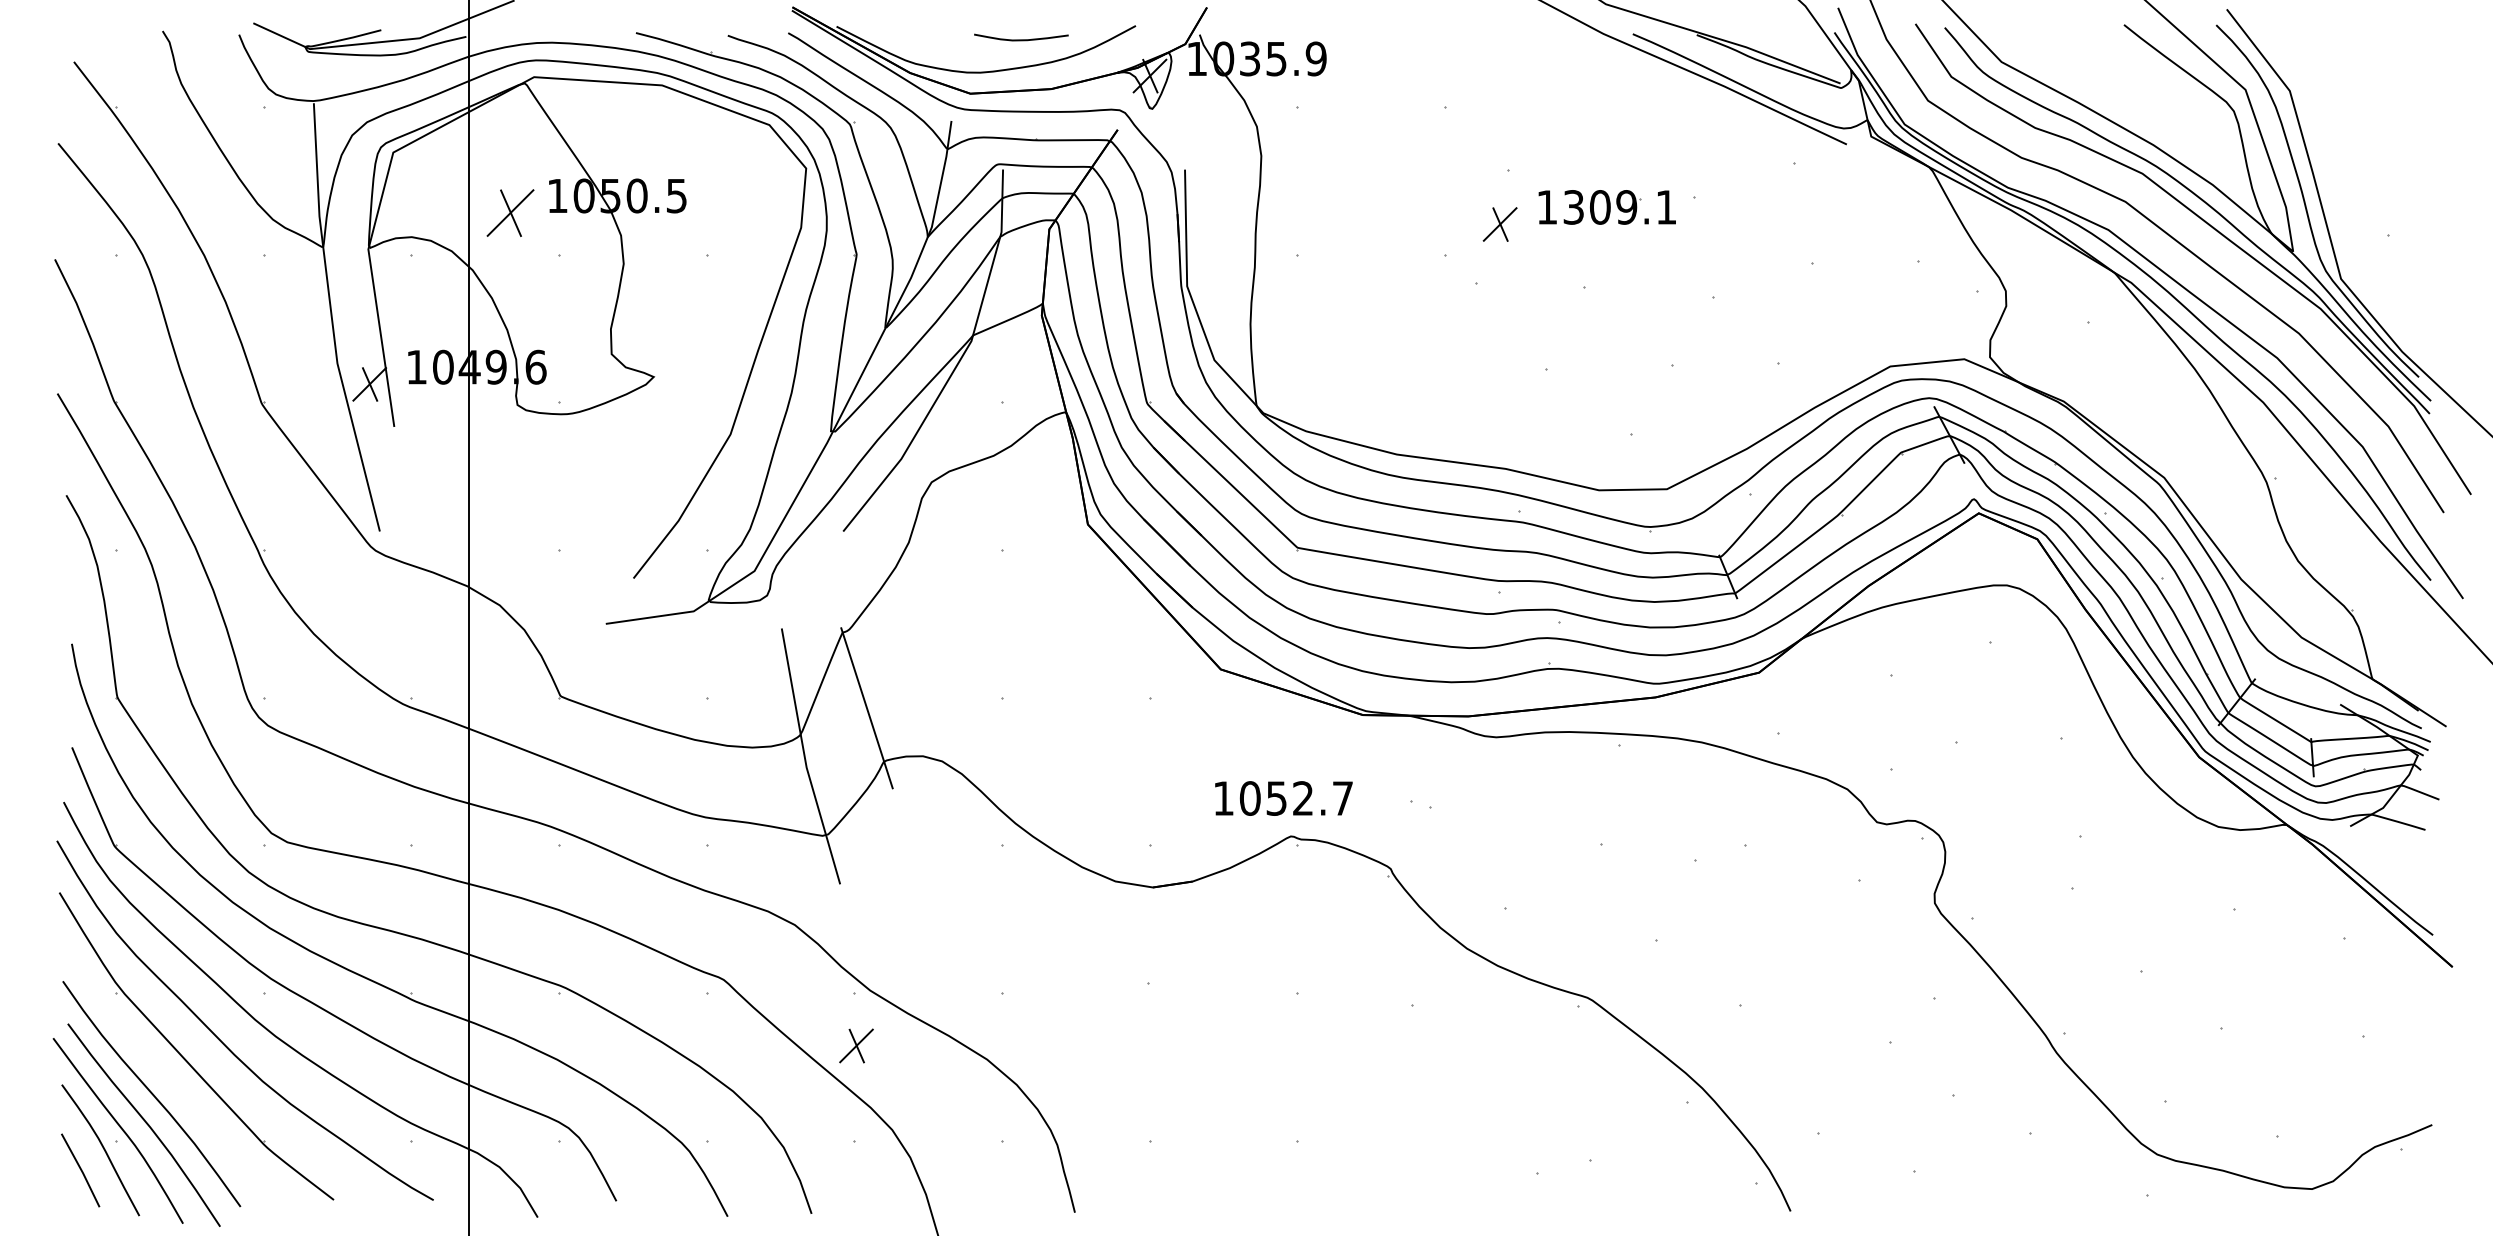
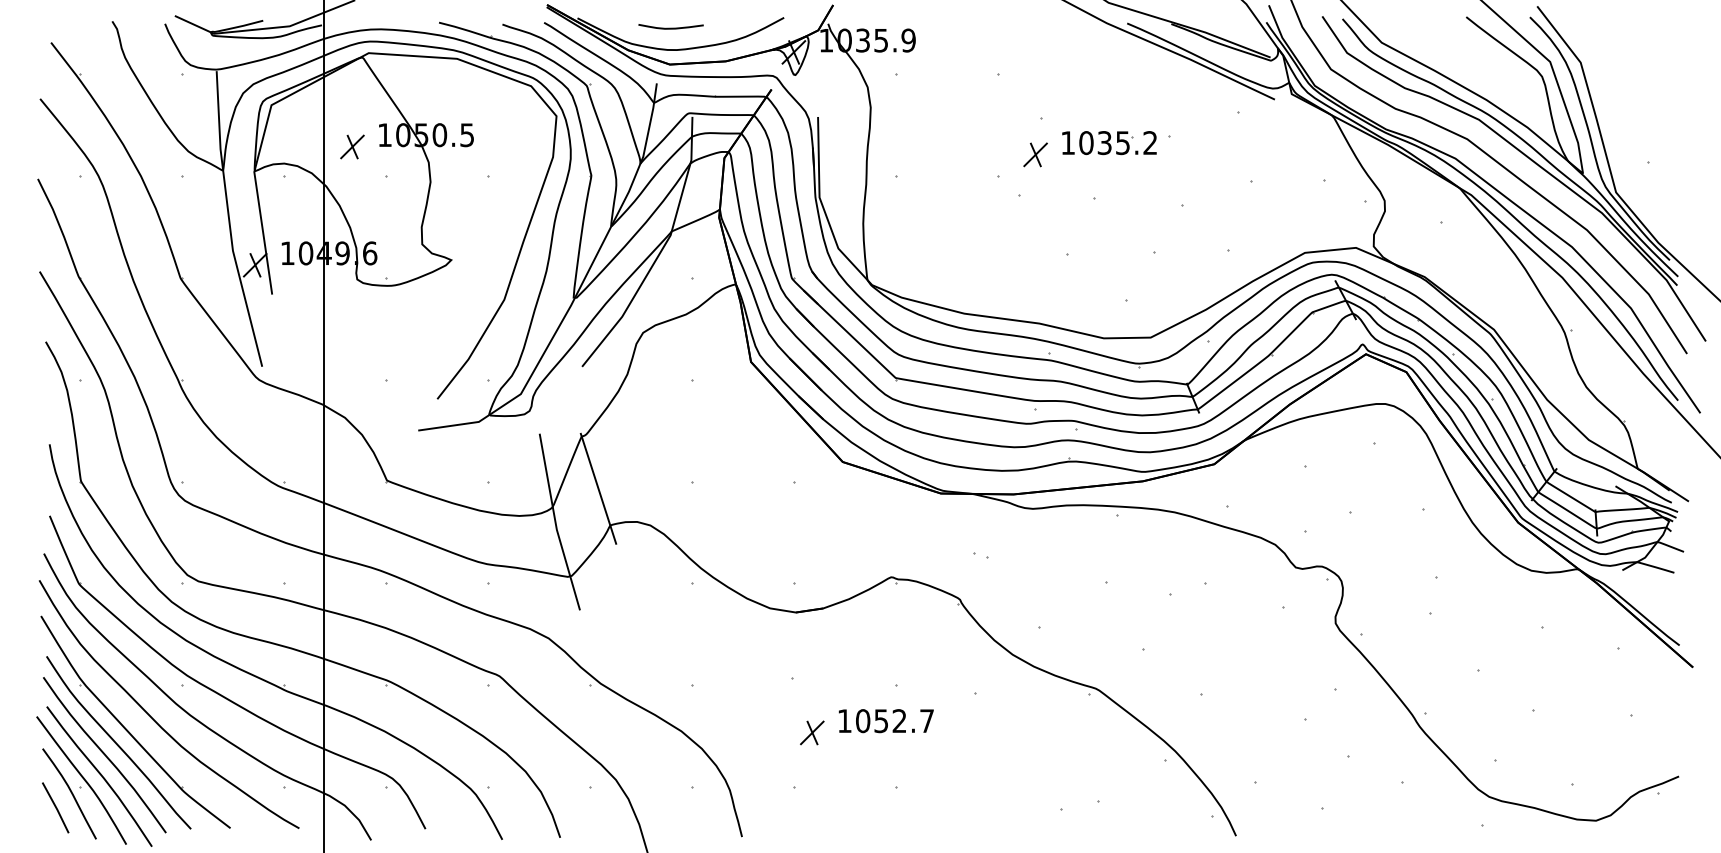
curve: (1020, 38) -> (670, 27), moved
text: (1618, 208) -> (1117, 143), 1309.1 -> 1035.2
part: (510, 212) -> (352, 146), size x0.71
text: (1282, 799) -> (885, 721), moved
part: (856, 1045) -> (812, 732), moved
curve: (170, 1077) -> (117, 743), added

